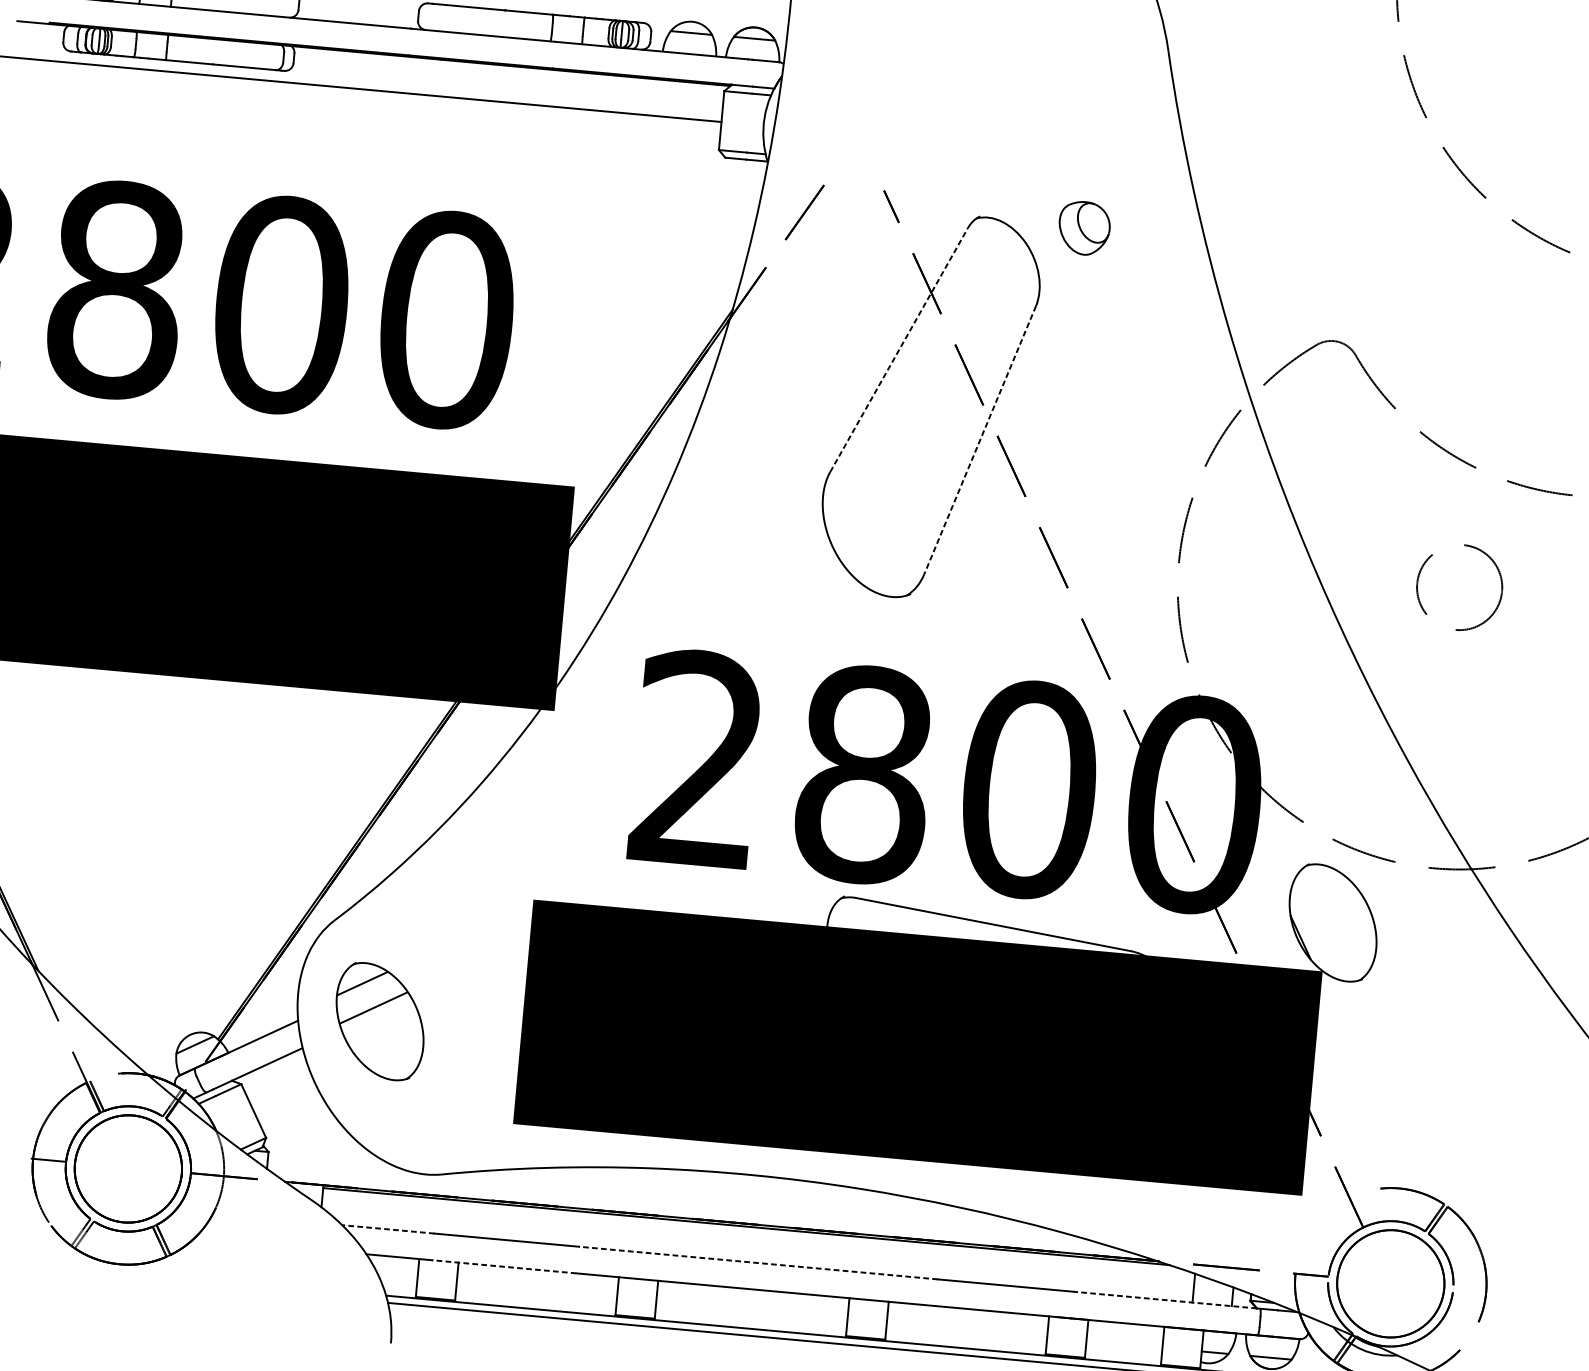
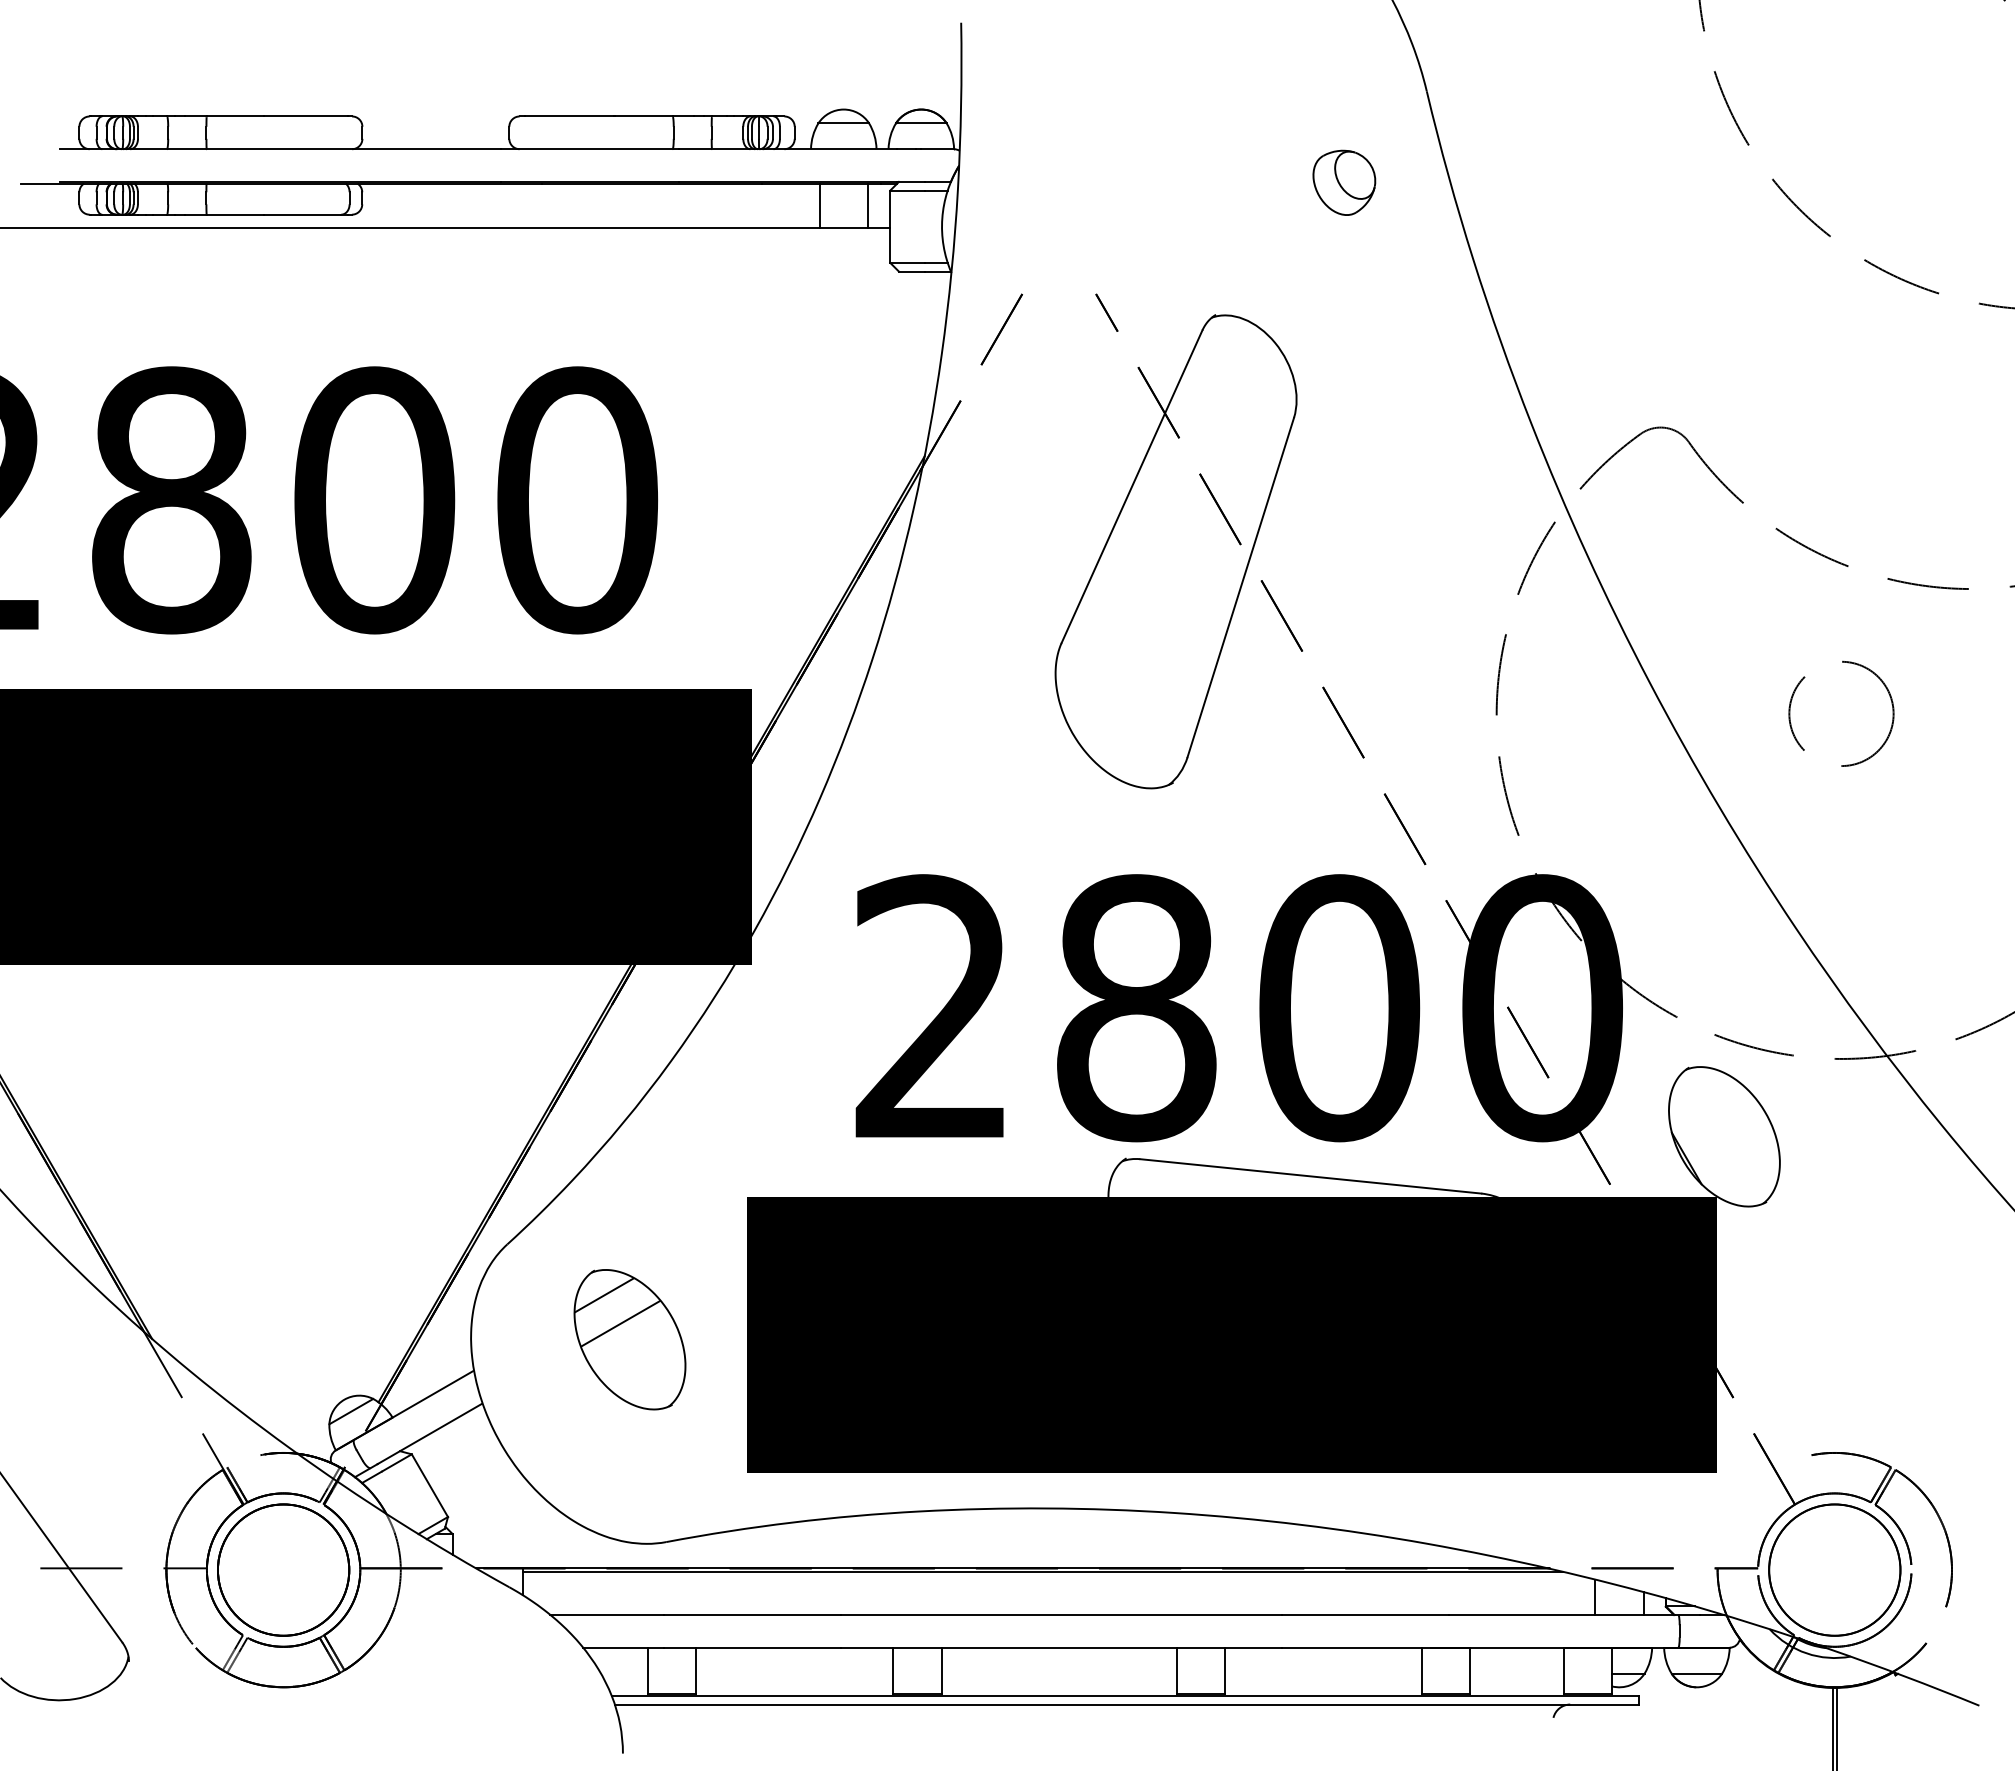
line: (665, 98) -> (819, 205), added
line: (704, 101) -> (867, 205), added
part: (1084, 228) -> (1344, 182), moved
line: (899, 349) -> (1132, 486), dashed -> solid
line: (979, 440) -> (1240, 587), dashed -> solid
part: (379, 1021) -> (629, 1339), moved
line: (388, 1229) -> (607, 1614), dashed -> solid
line: (758, 1262) -> (1061, 1614), dashed -> solid
line: (504, 1266) -> (752, 1647), dashed -> solid
line: (1165, 1299) -> (1561, 1614), dashed -> solid

